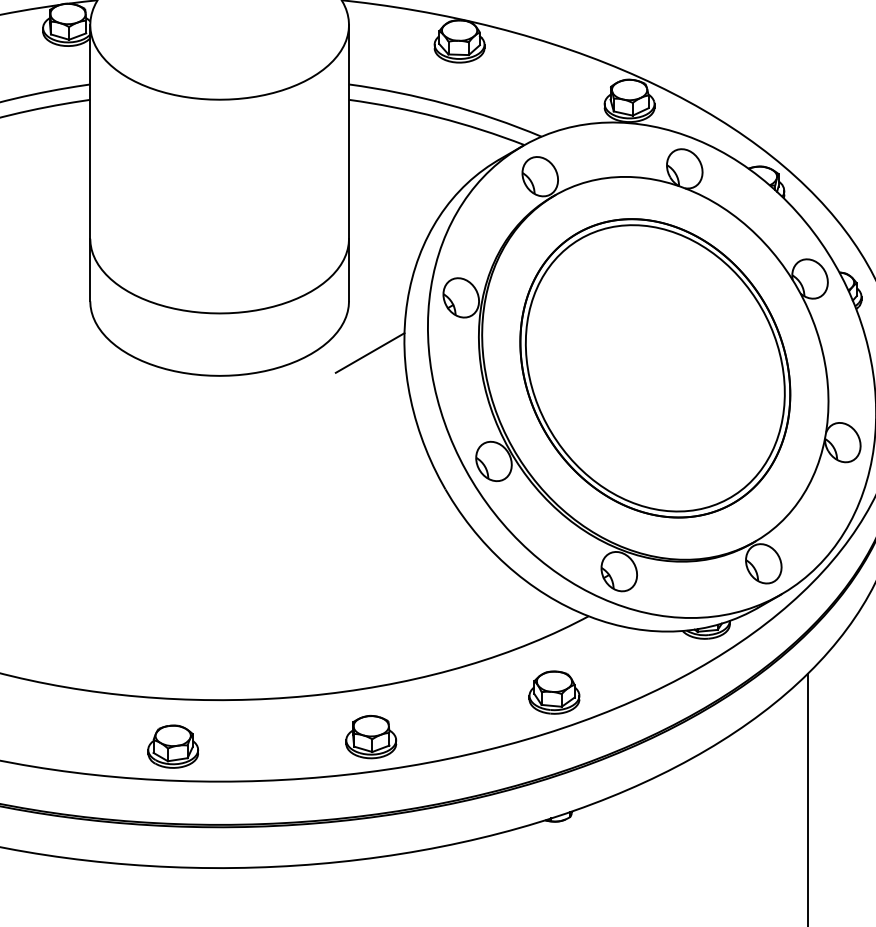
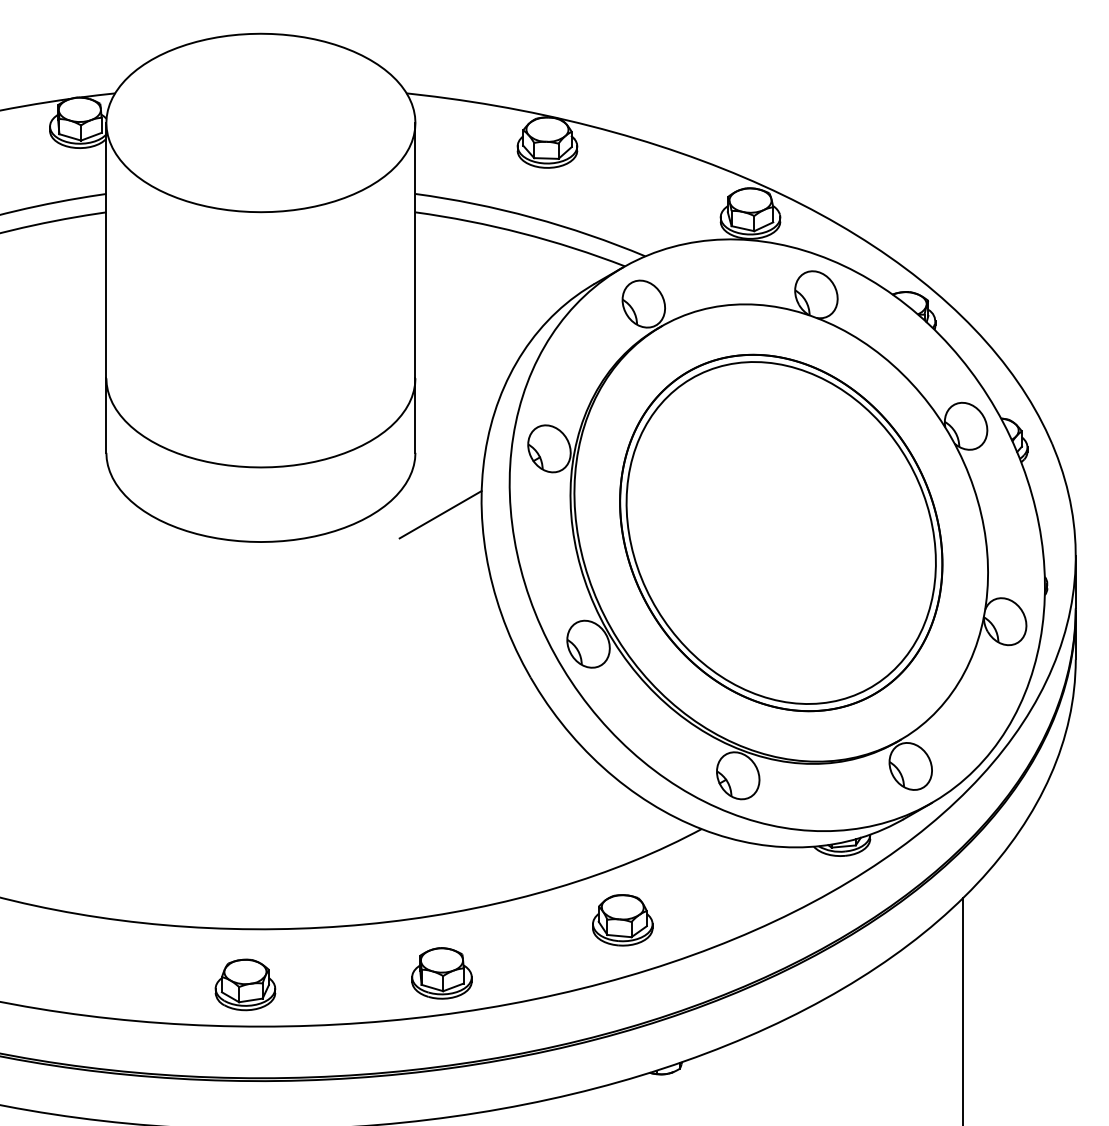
part: (554, 692) -> (622, 920), moved
part: (173, 746) -> (245, 984), moved

